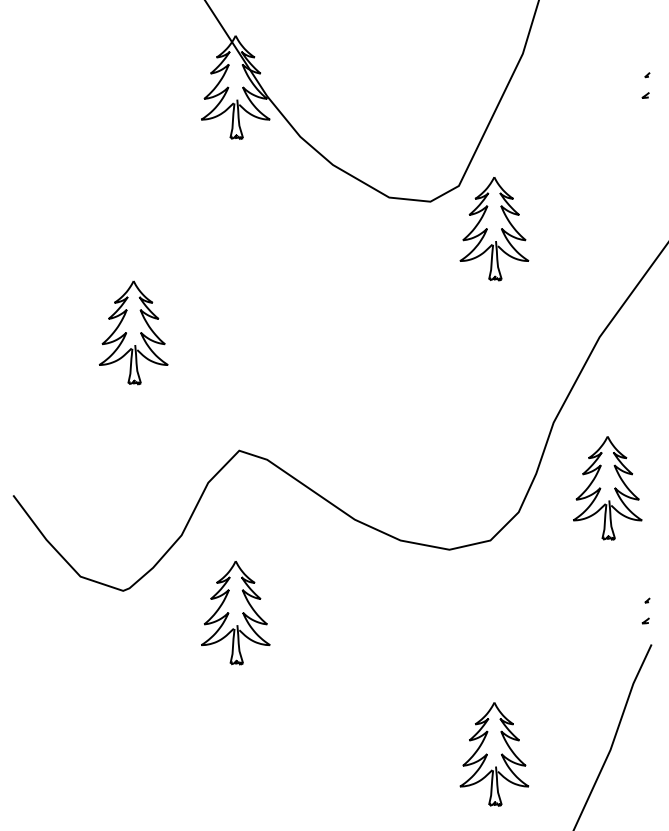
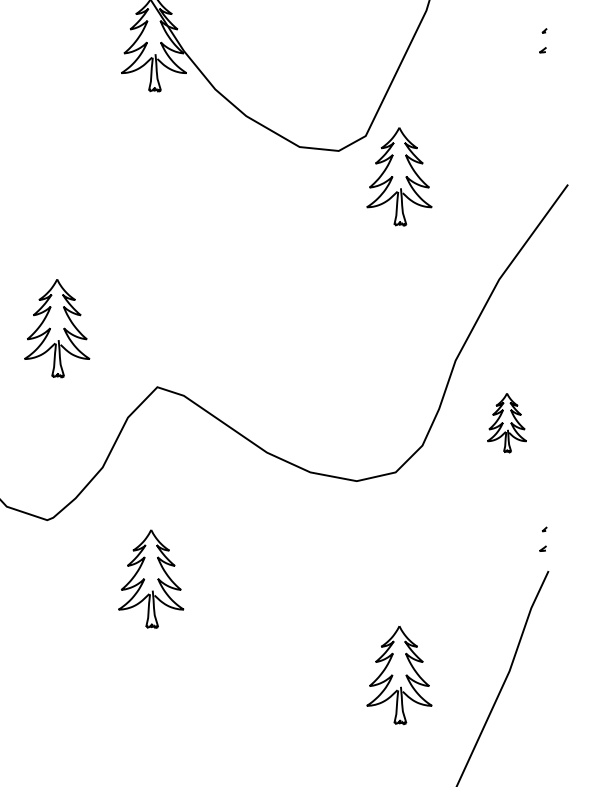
part: (133, 332) -> (57, 328), moved
part: (607, 488) -> (506, 423), size x0.6
part: (235, 613) -> (150, 579), moved

